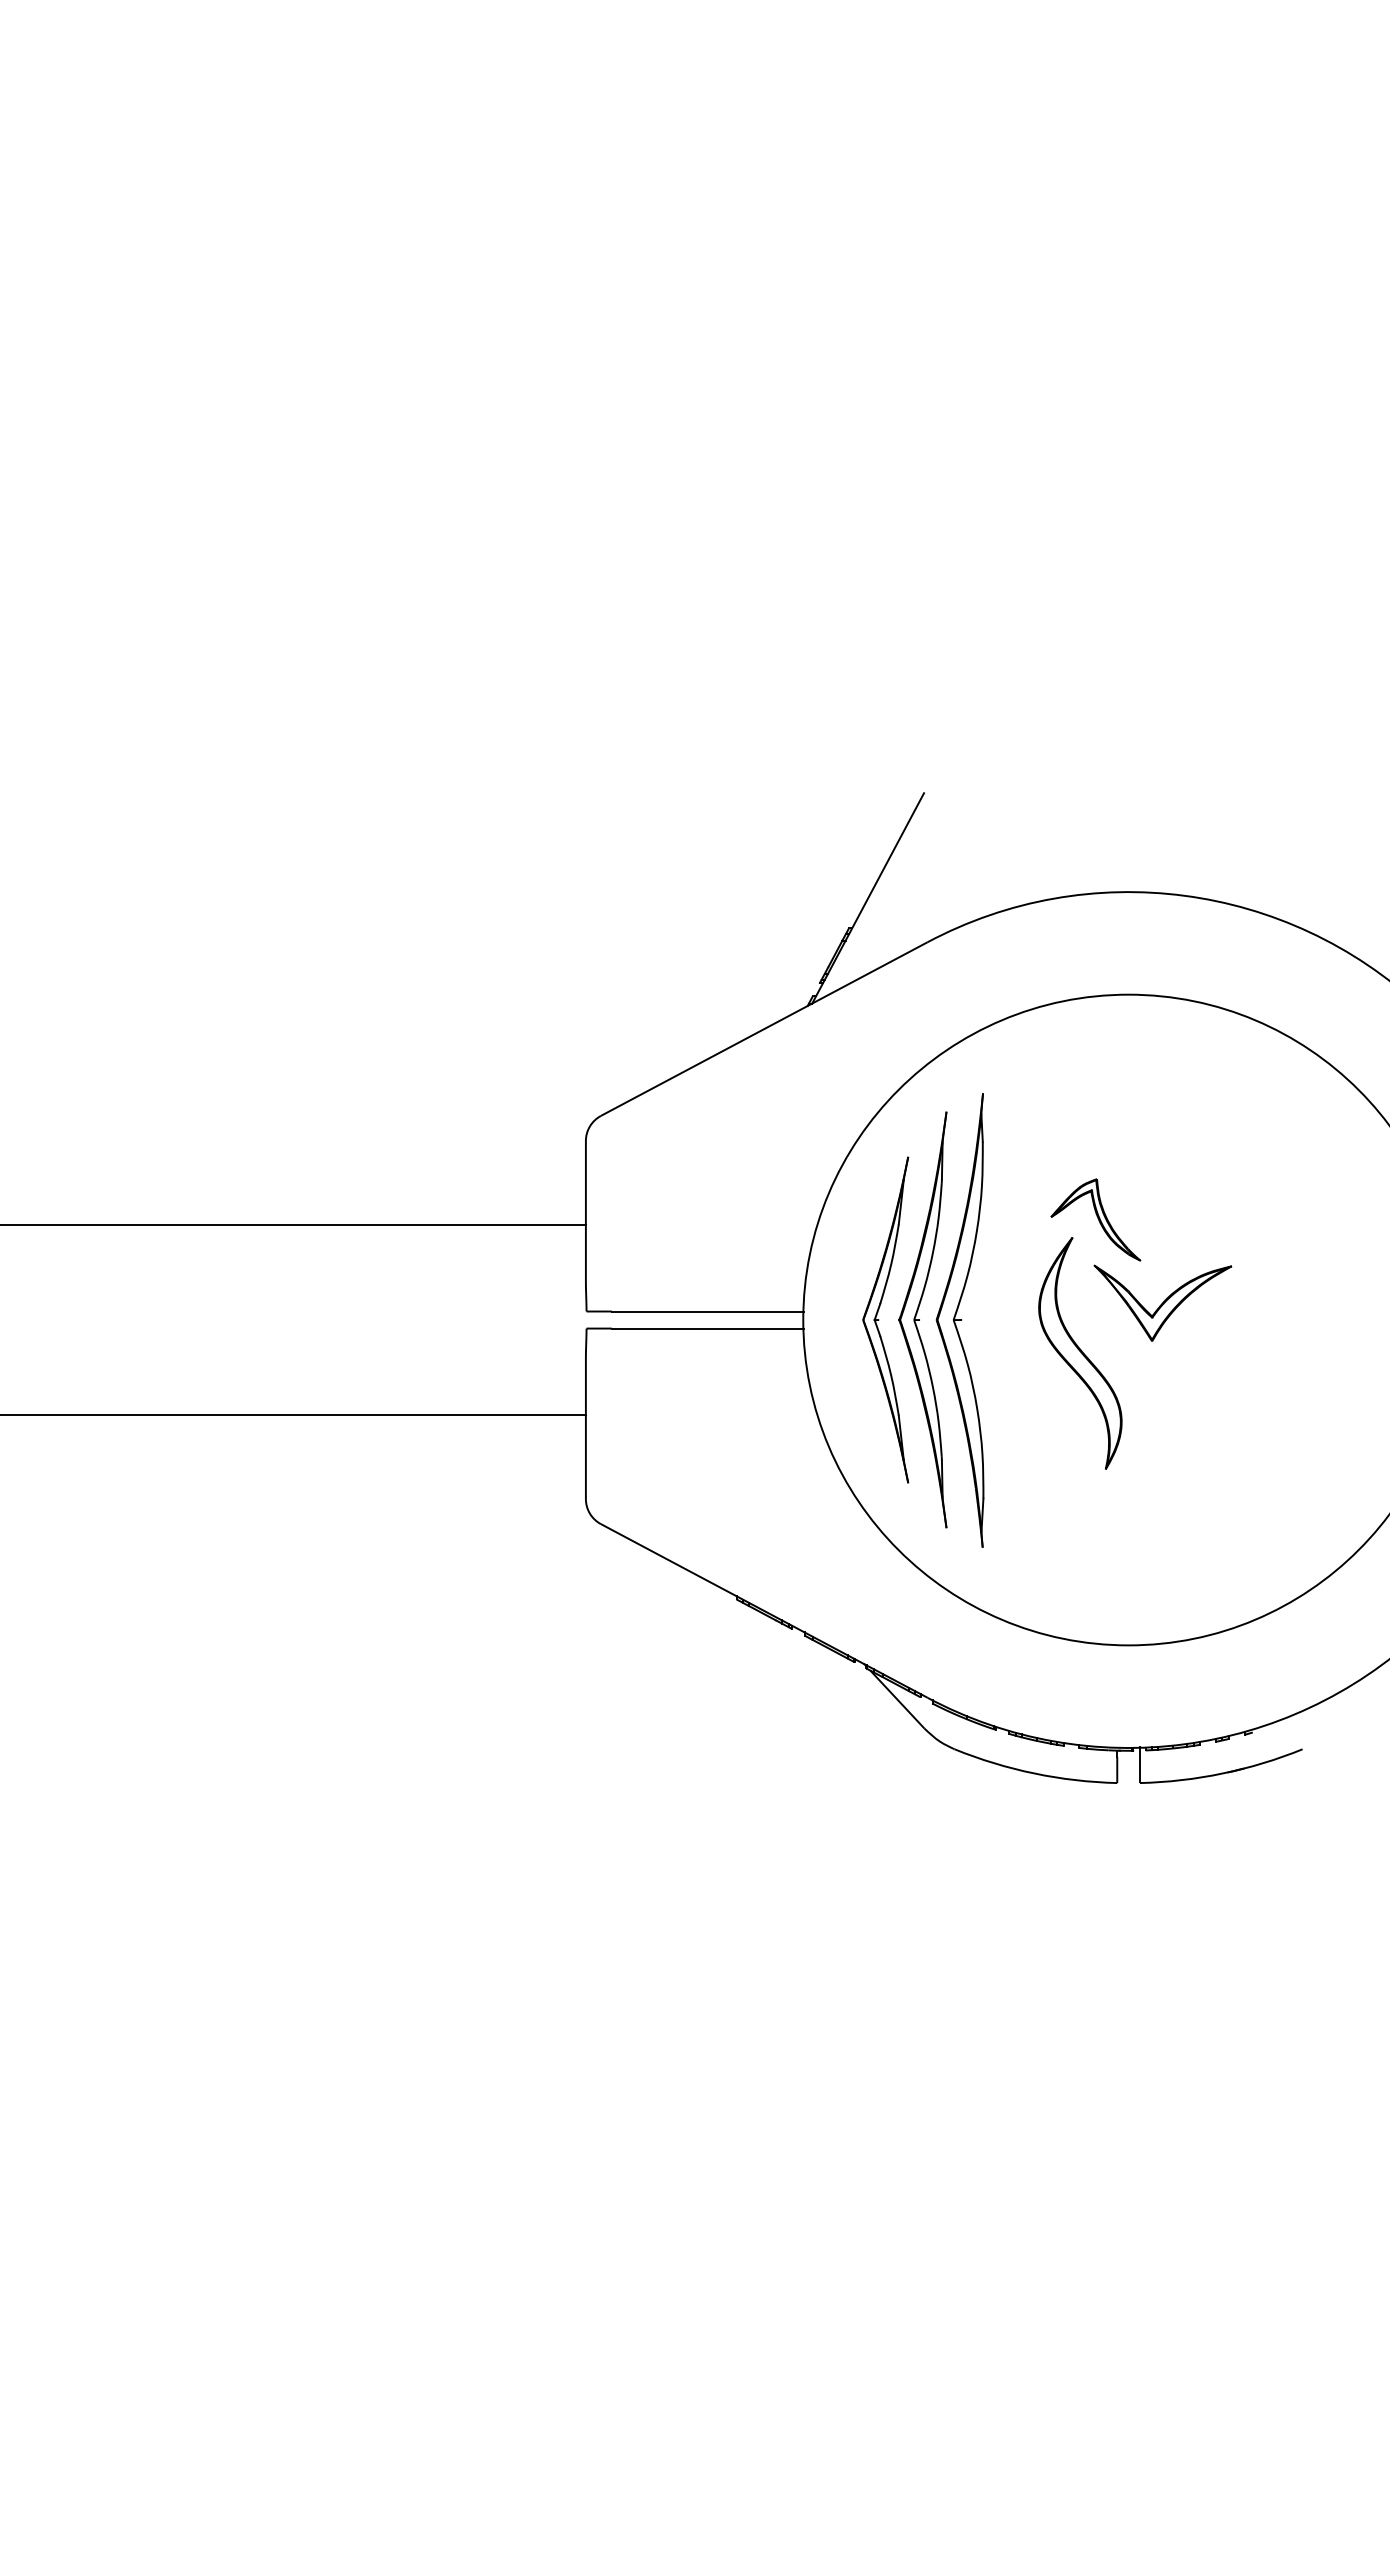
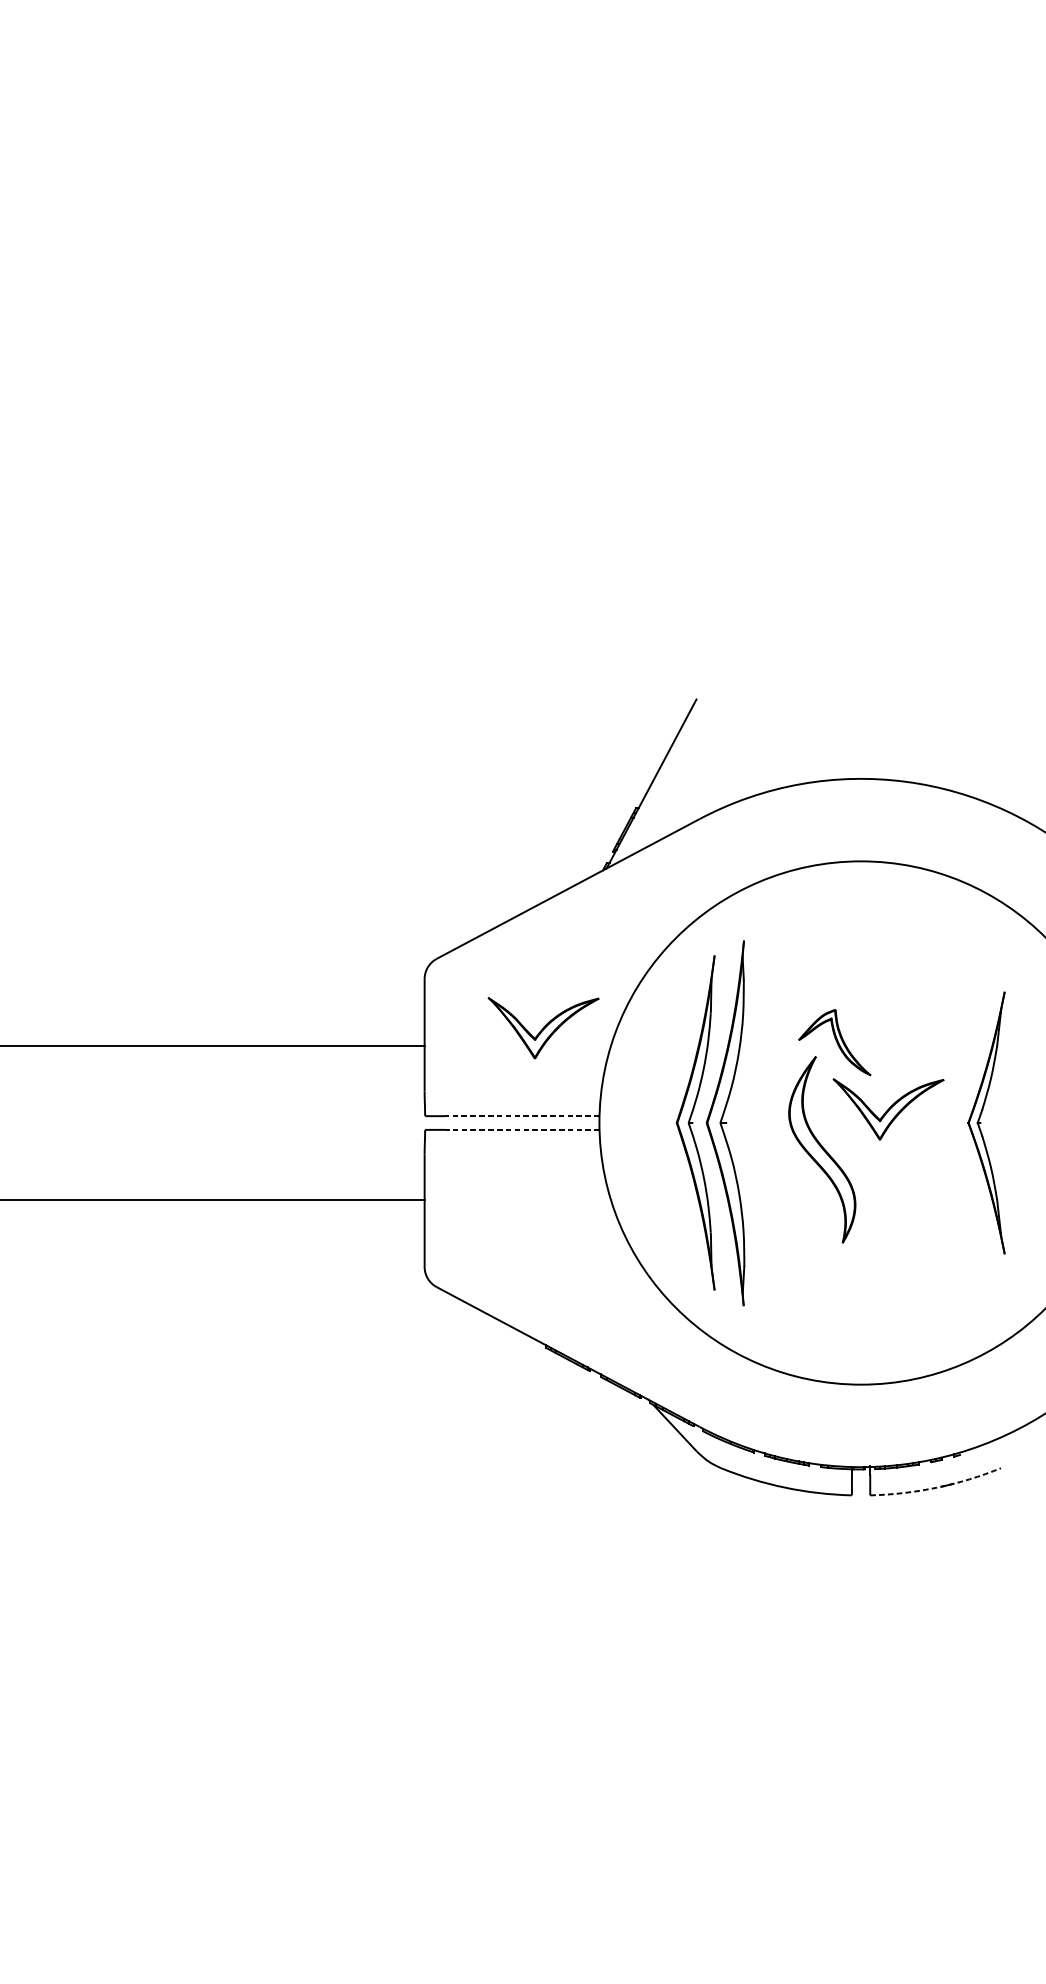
part: (733, 1201) -> (543, 1027), added
line: (707, 1311) -> (522, 1116), solid -> dashed
part: (885, 1319) -> (986, 1122), moved
line: (707, 1328) -> (522, 1129), solid -> dashed
arc: (1222, 1773) -> (936, 1487), solid -> dashed

